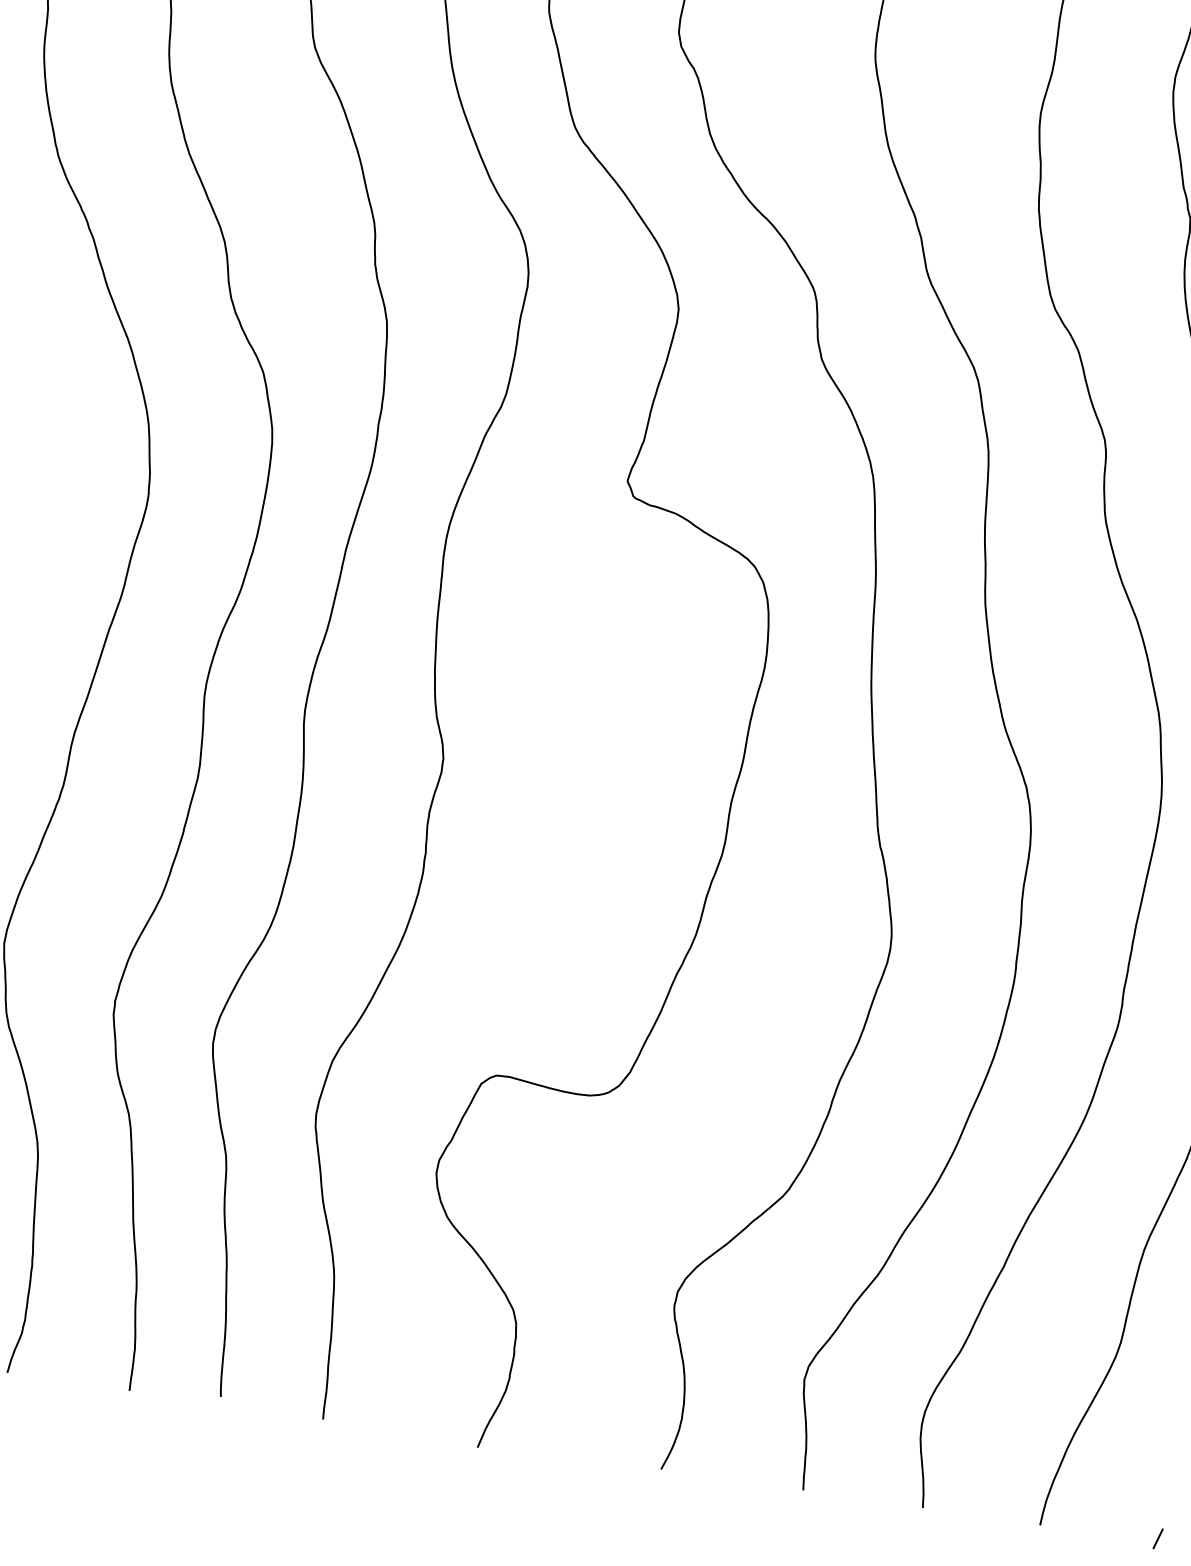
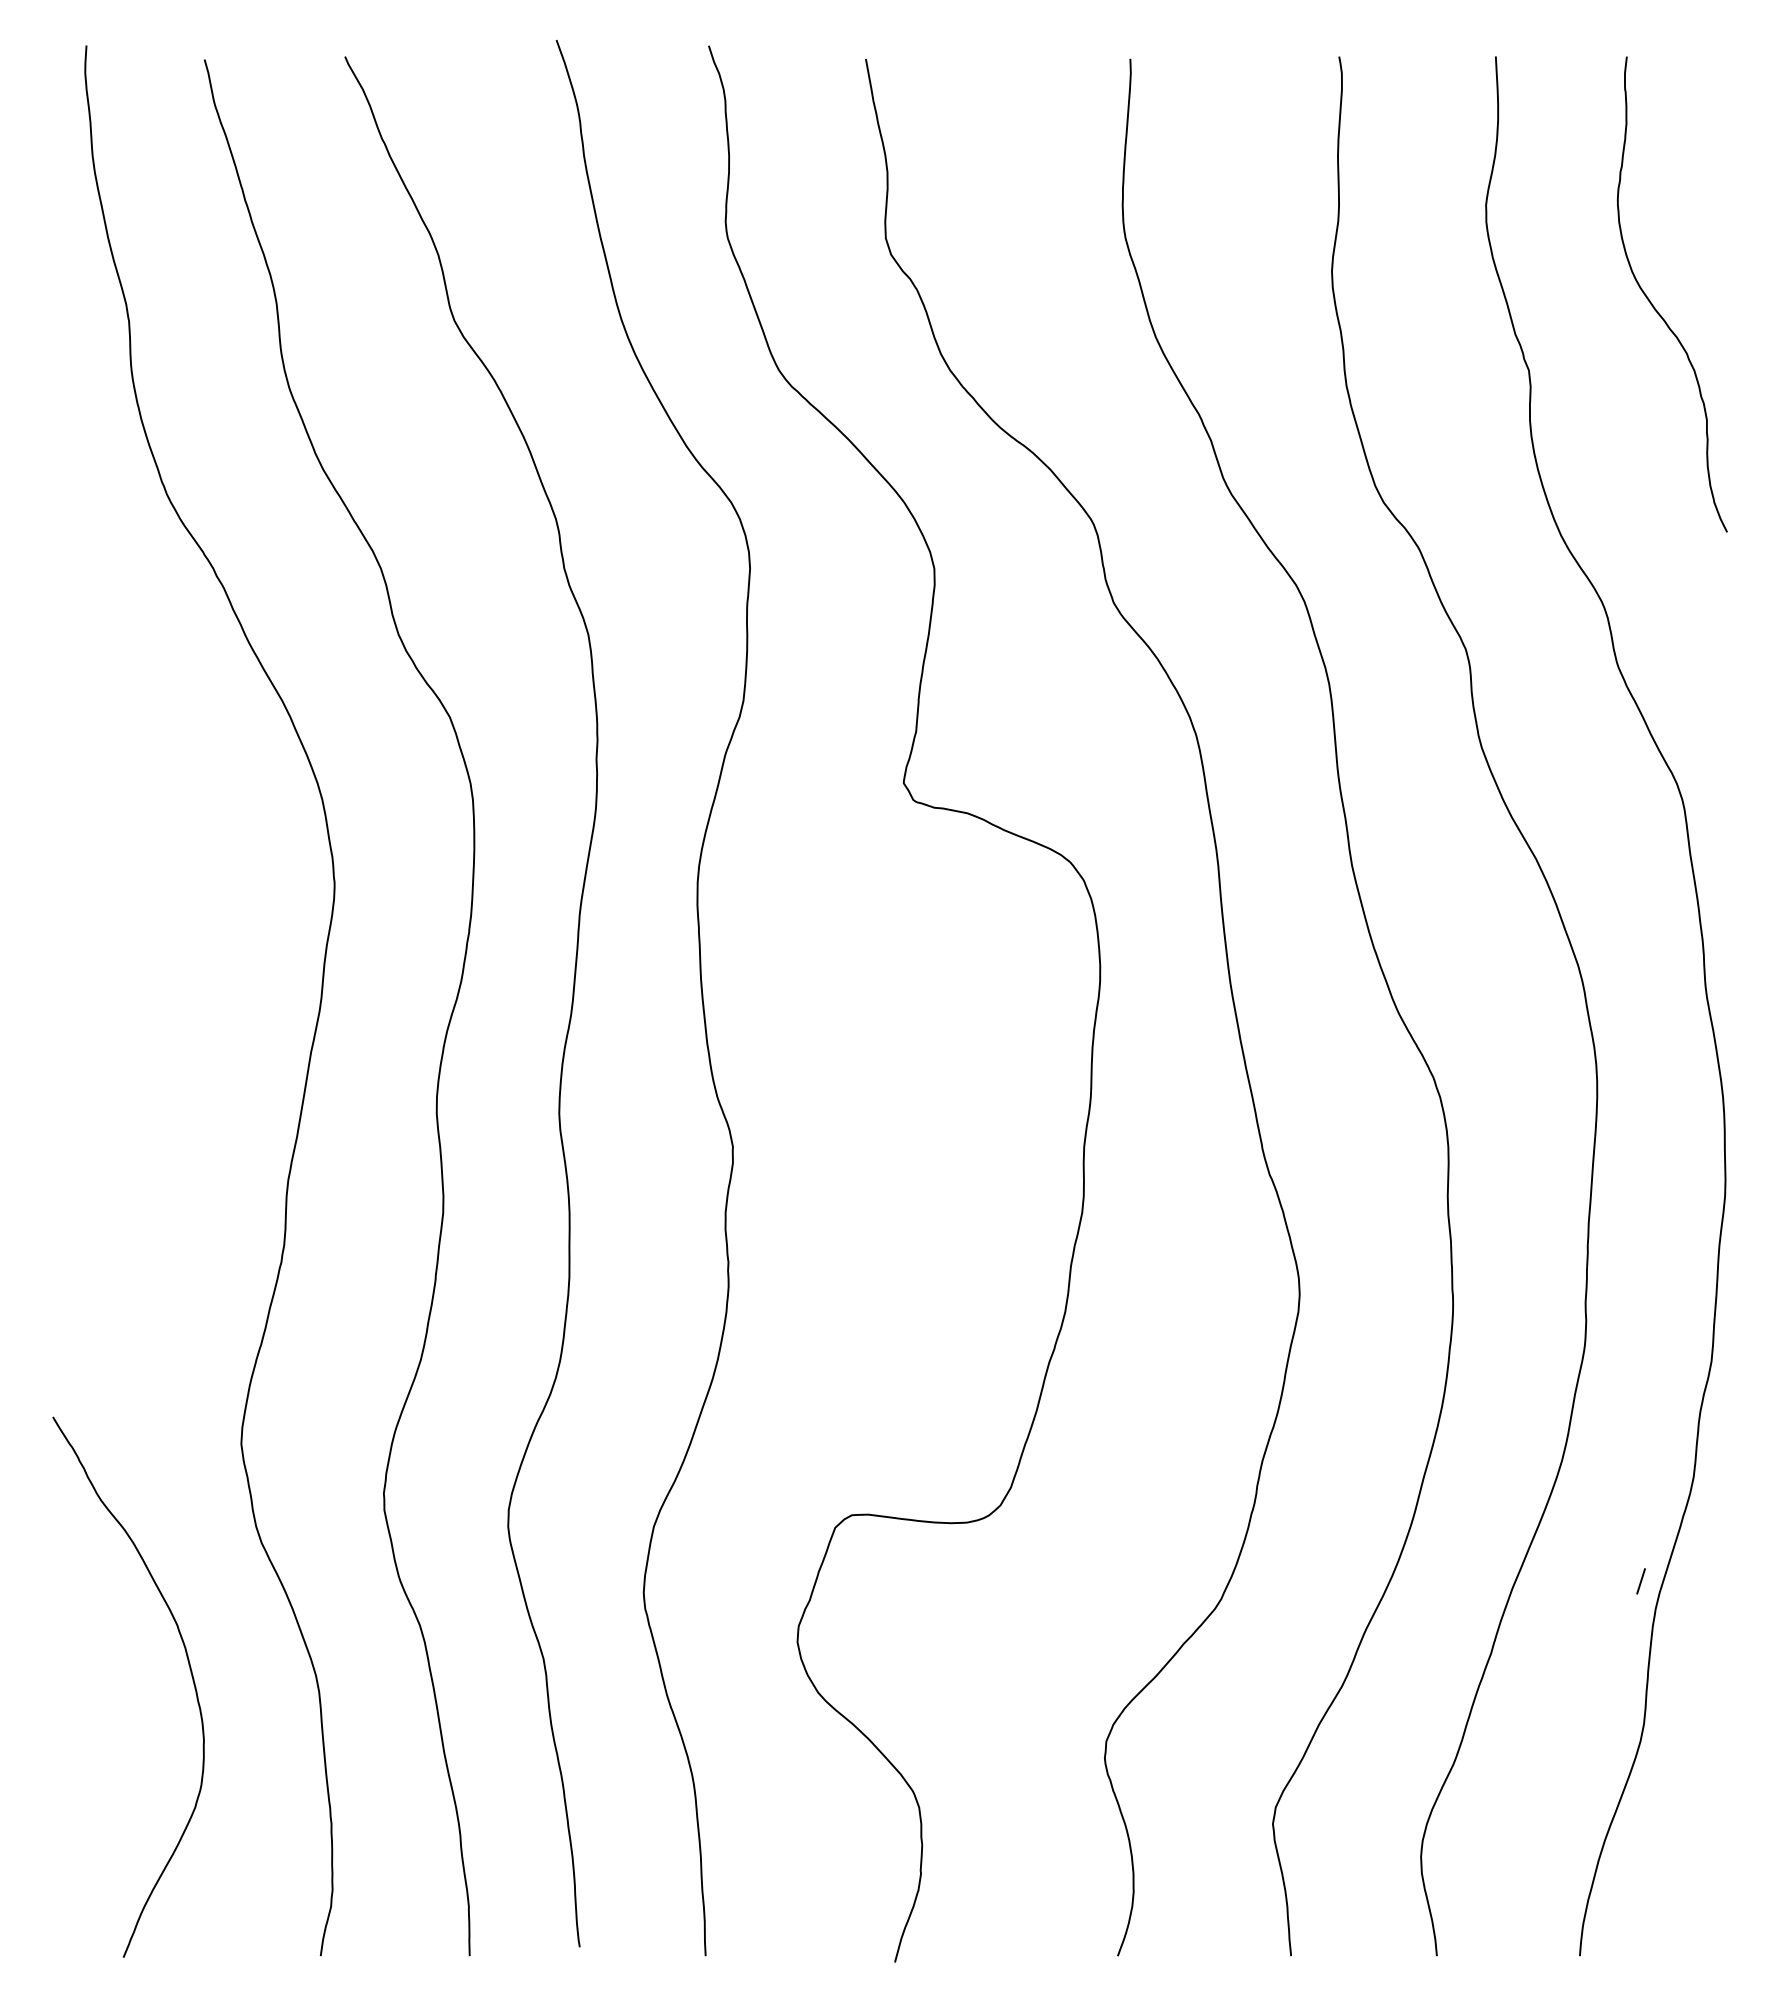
line: (1157, 1538) -> (1640, 1581), moved

